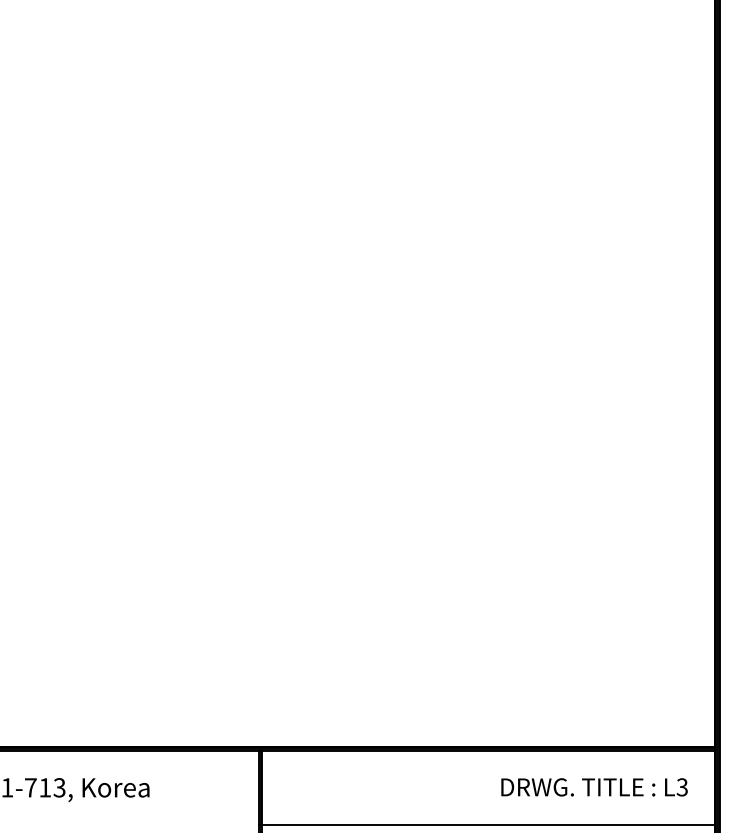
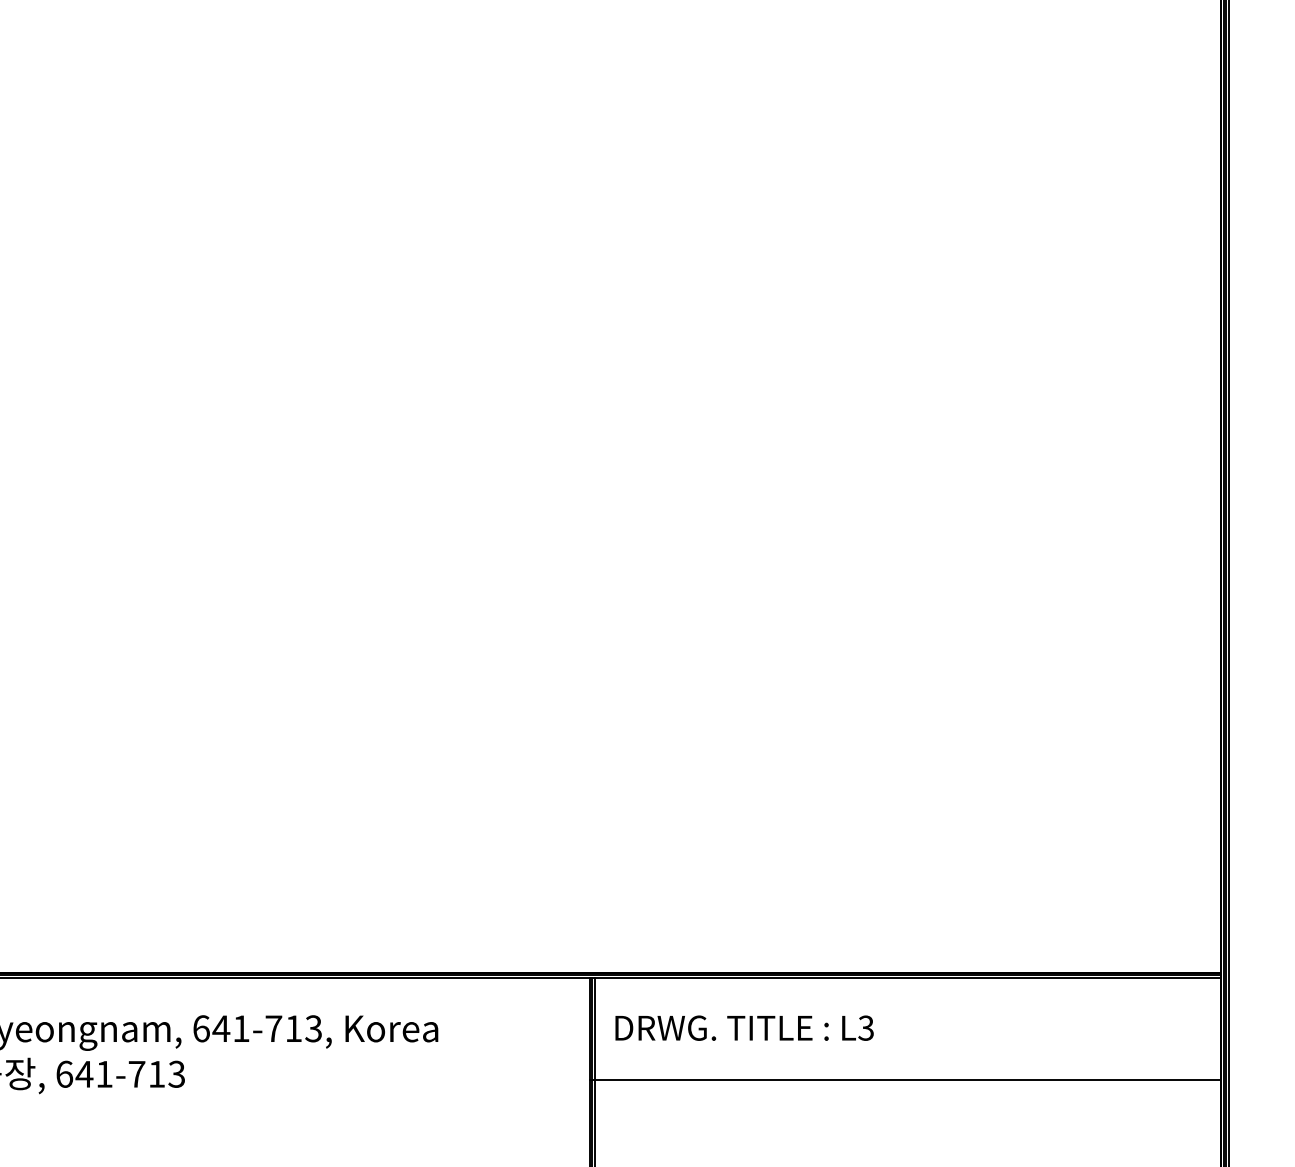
text: (594, 786) -> (744, 1027), moved

